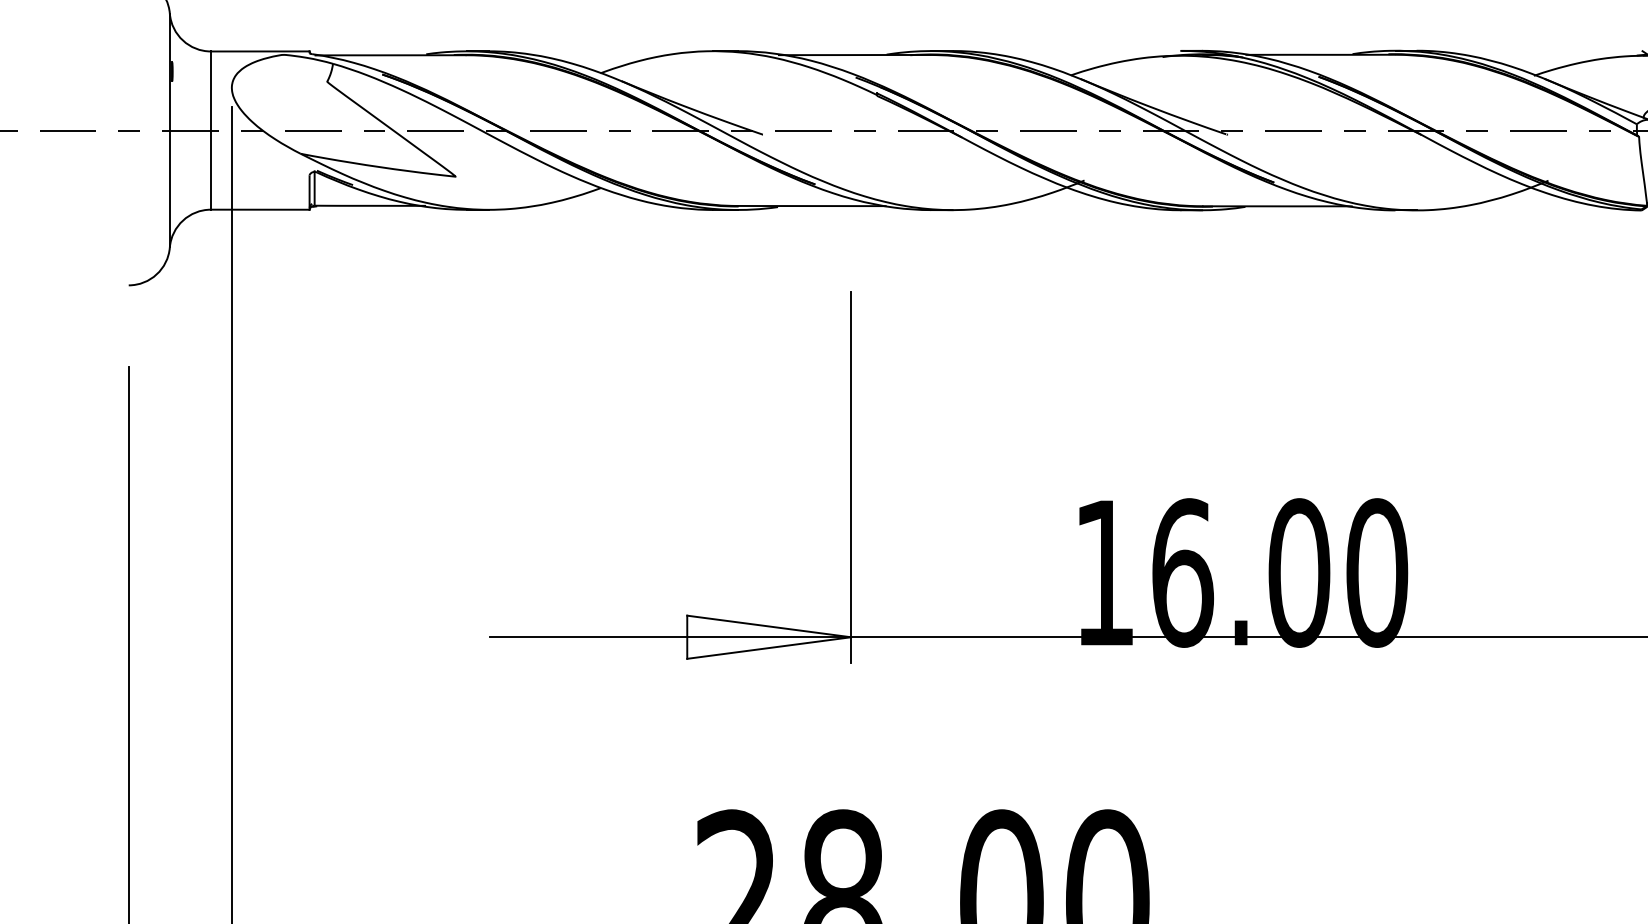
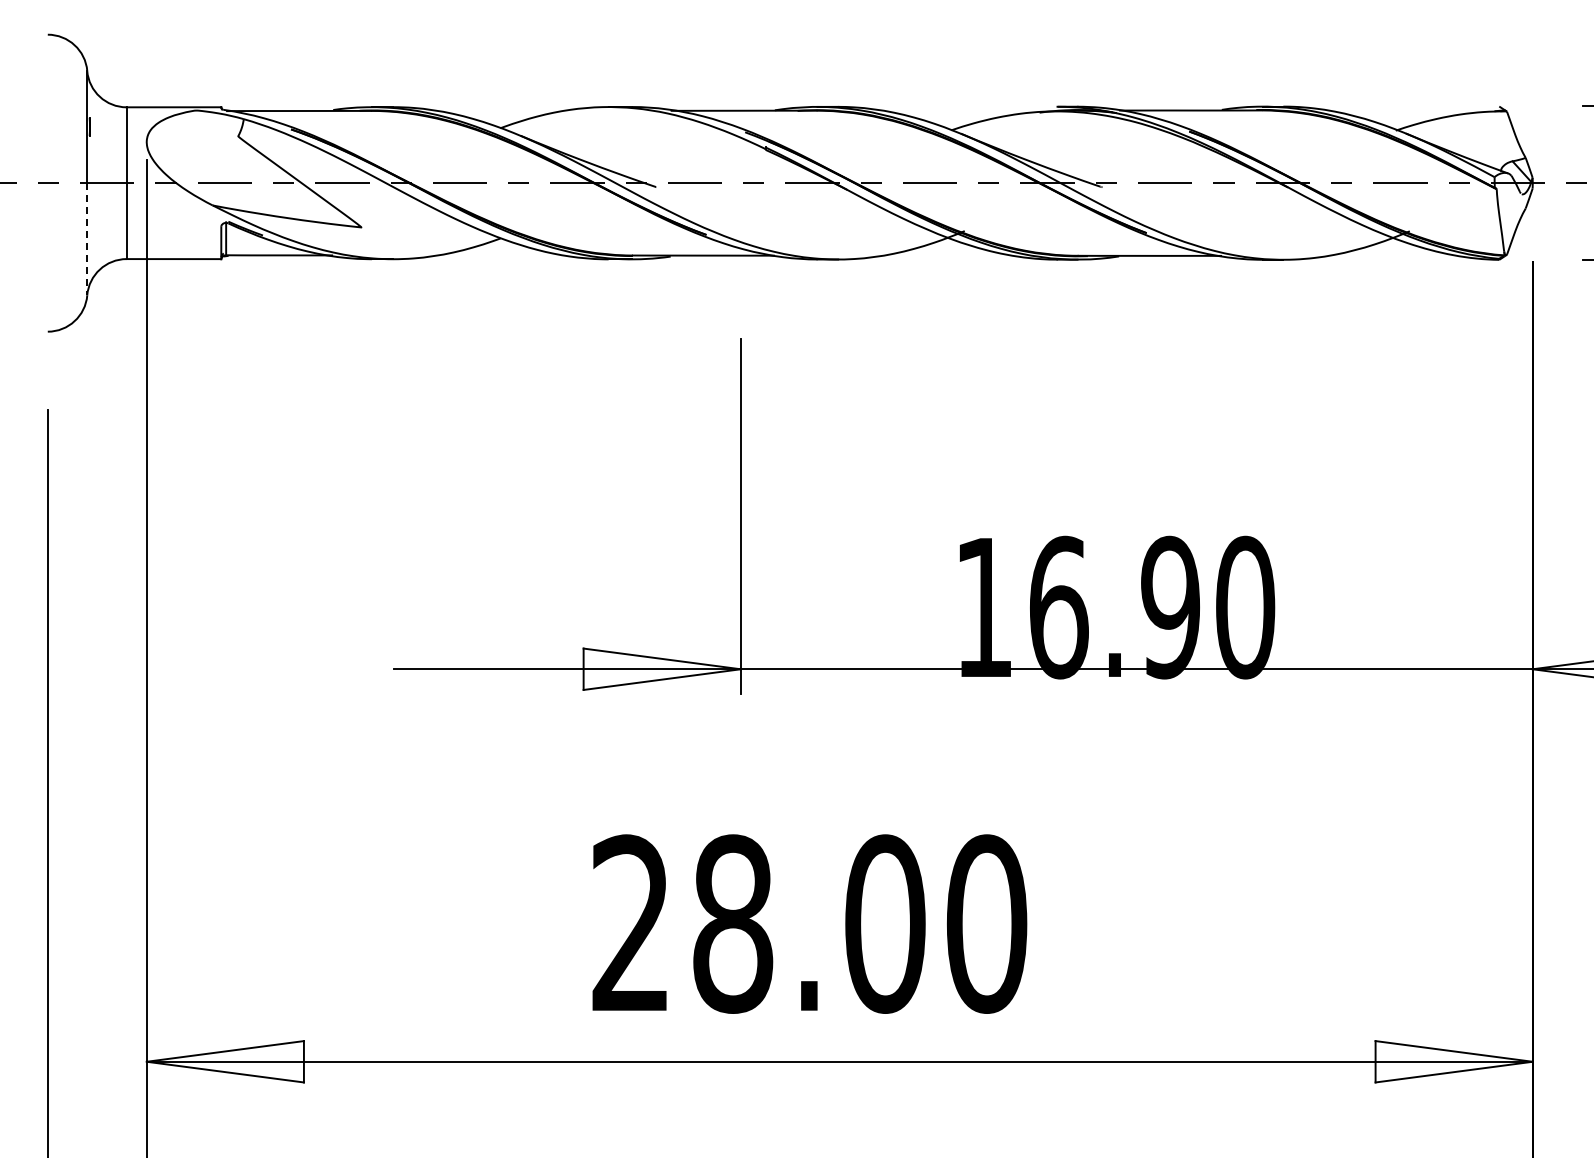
line: (170, 189) -> (87, 239), solid -> dashed
text: (1299, 572) -> (1170, 607), 16.00 -> 16.90

